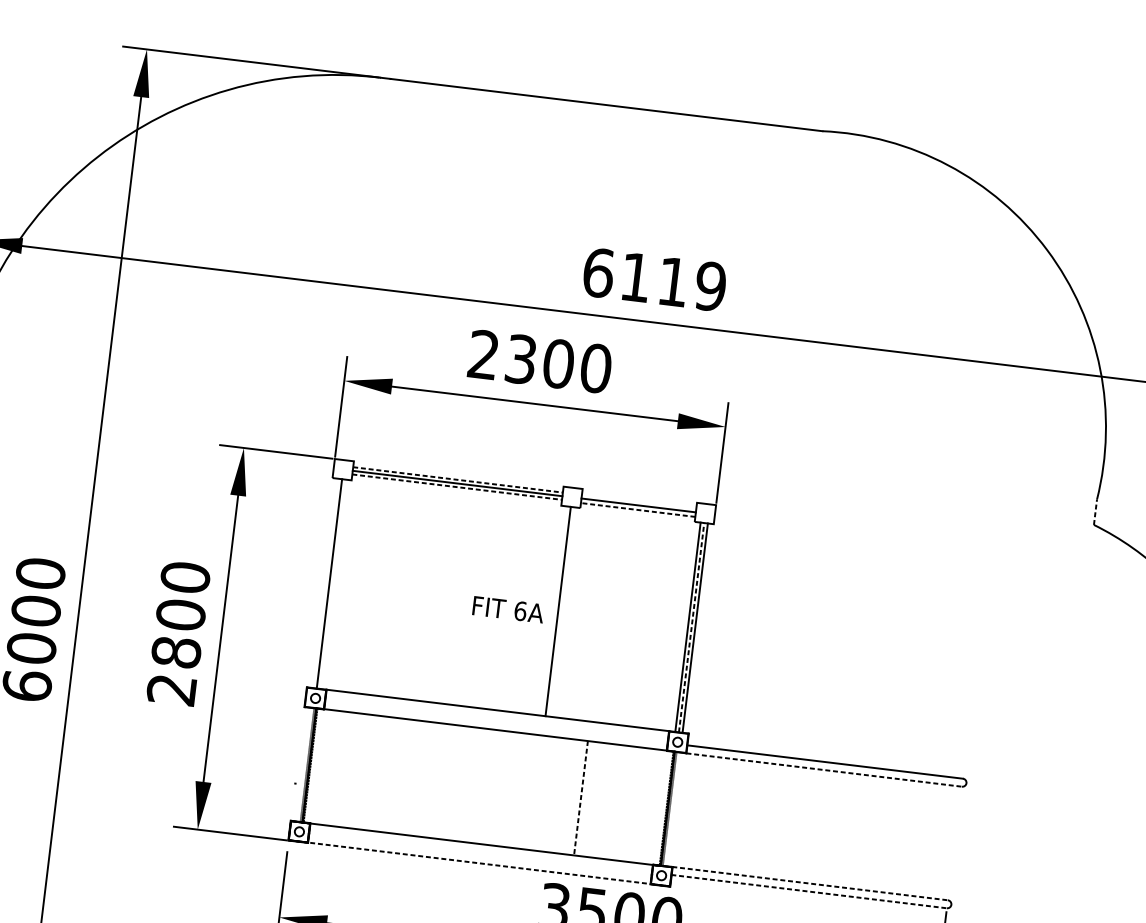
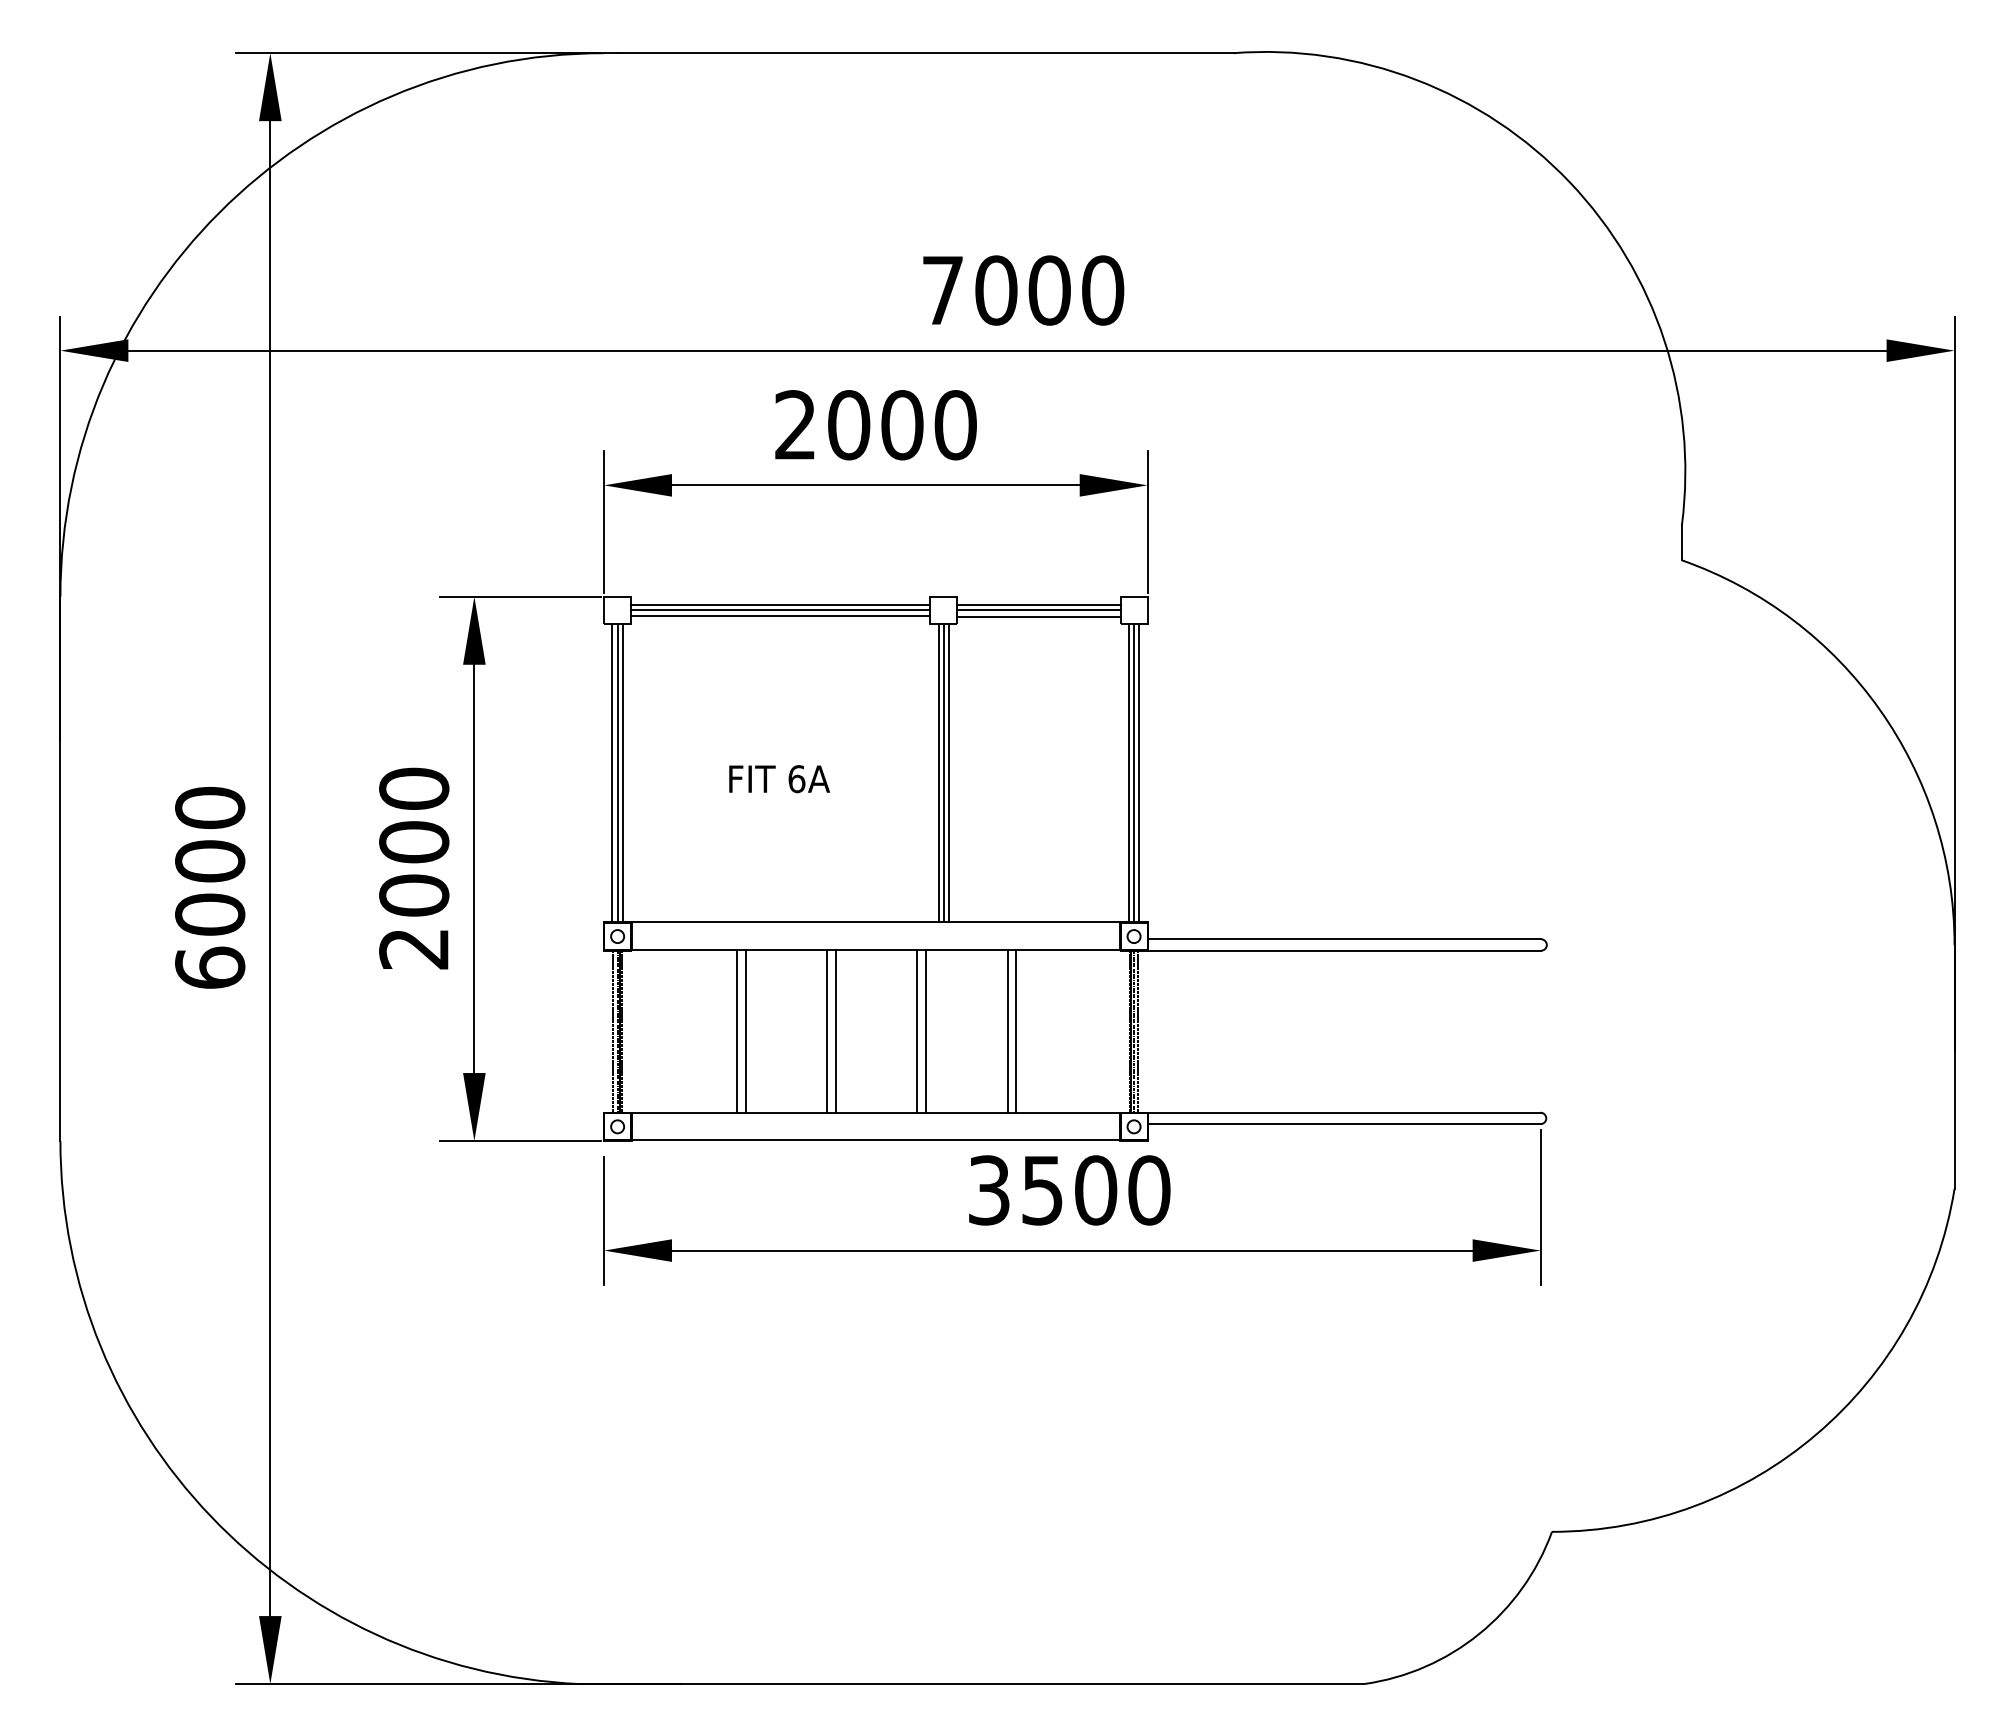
text: (655, 279) -> (1023, 290), 6119 -> 7000
text: (521, 359) -> (849, 425), 2300 -> 2000
line: (458, 480) -> (781, 605), dashed -> solid
line: (457, 487) -> (781, 615), dashed -> solid
line: (638, 501) -> (1038, 605), added
line: (637, 509) -> (1038, 616), dashed -> solid
line: (1095, 511) -> (1682, 541), dashed -> solid
line: (325, 583) -> (612, 773), added
line: (332, 584) -> (622, 773), added
text: (508, 609) -> (779, 779), moved
line: (554, 611) -> (938, 773), added
line: (561, 612) -> (948, 773), added
line: (691, 627) -> (1134, 772), dashed -> solid
text: (176, 652) -> (414, 895), 2800 -> 2000
line: (304, 764) -> (613, 1031), added
line: (824, 769) -> (1345, 950), dashed -> solid
line: (390, 775) -> (736, 1031), added
line: (397, 775) -> (745, 1031), added
line: (454, 782) -> (827, 1031), added
line: (460, 783) -> (835, 1031), added
line: (517, 790) -> (917, 1031), added
line: (524, 791) -> (926, 1031), added
line: (580, 798) -> (1007, 1031), dashed -> solid
line: (587, 798) -> (1016, 1031), added
line: (672, 809) -> (1138, 1031), added
line: (479, 863) -> (875, 1140), dashed -> solid
line: (810, 883) -> (1344, 1112), dashed -> solid
line: (809, 891) -> (1344, 1124), dashed -> solid

